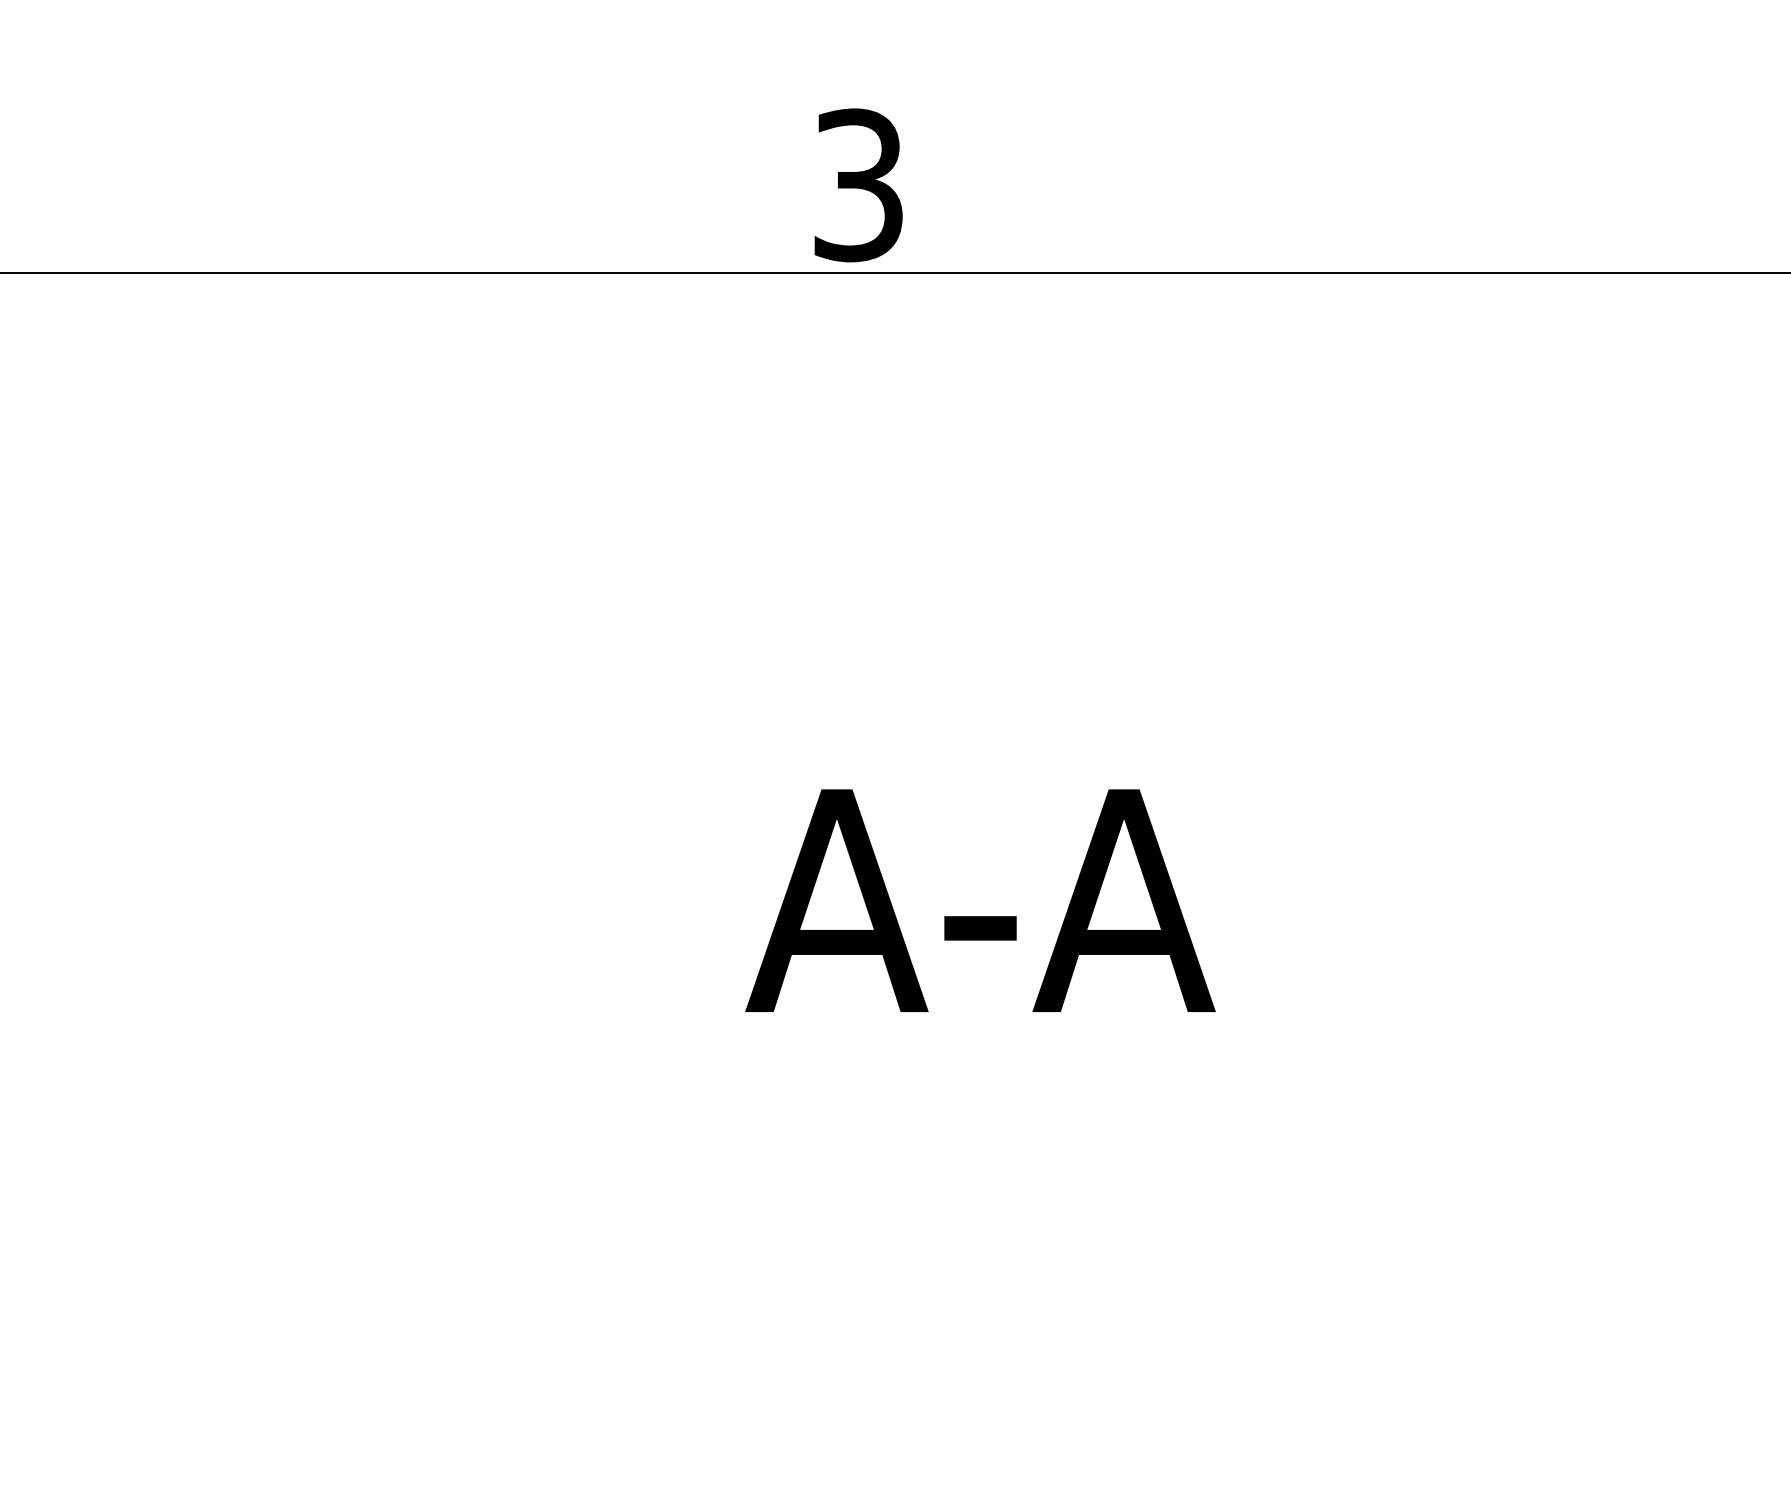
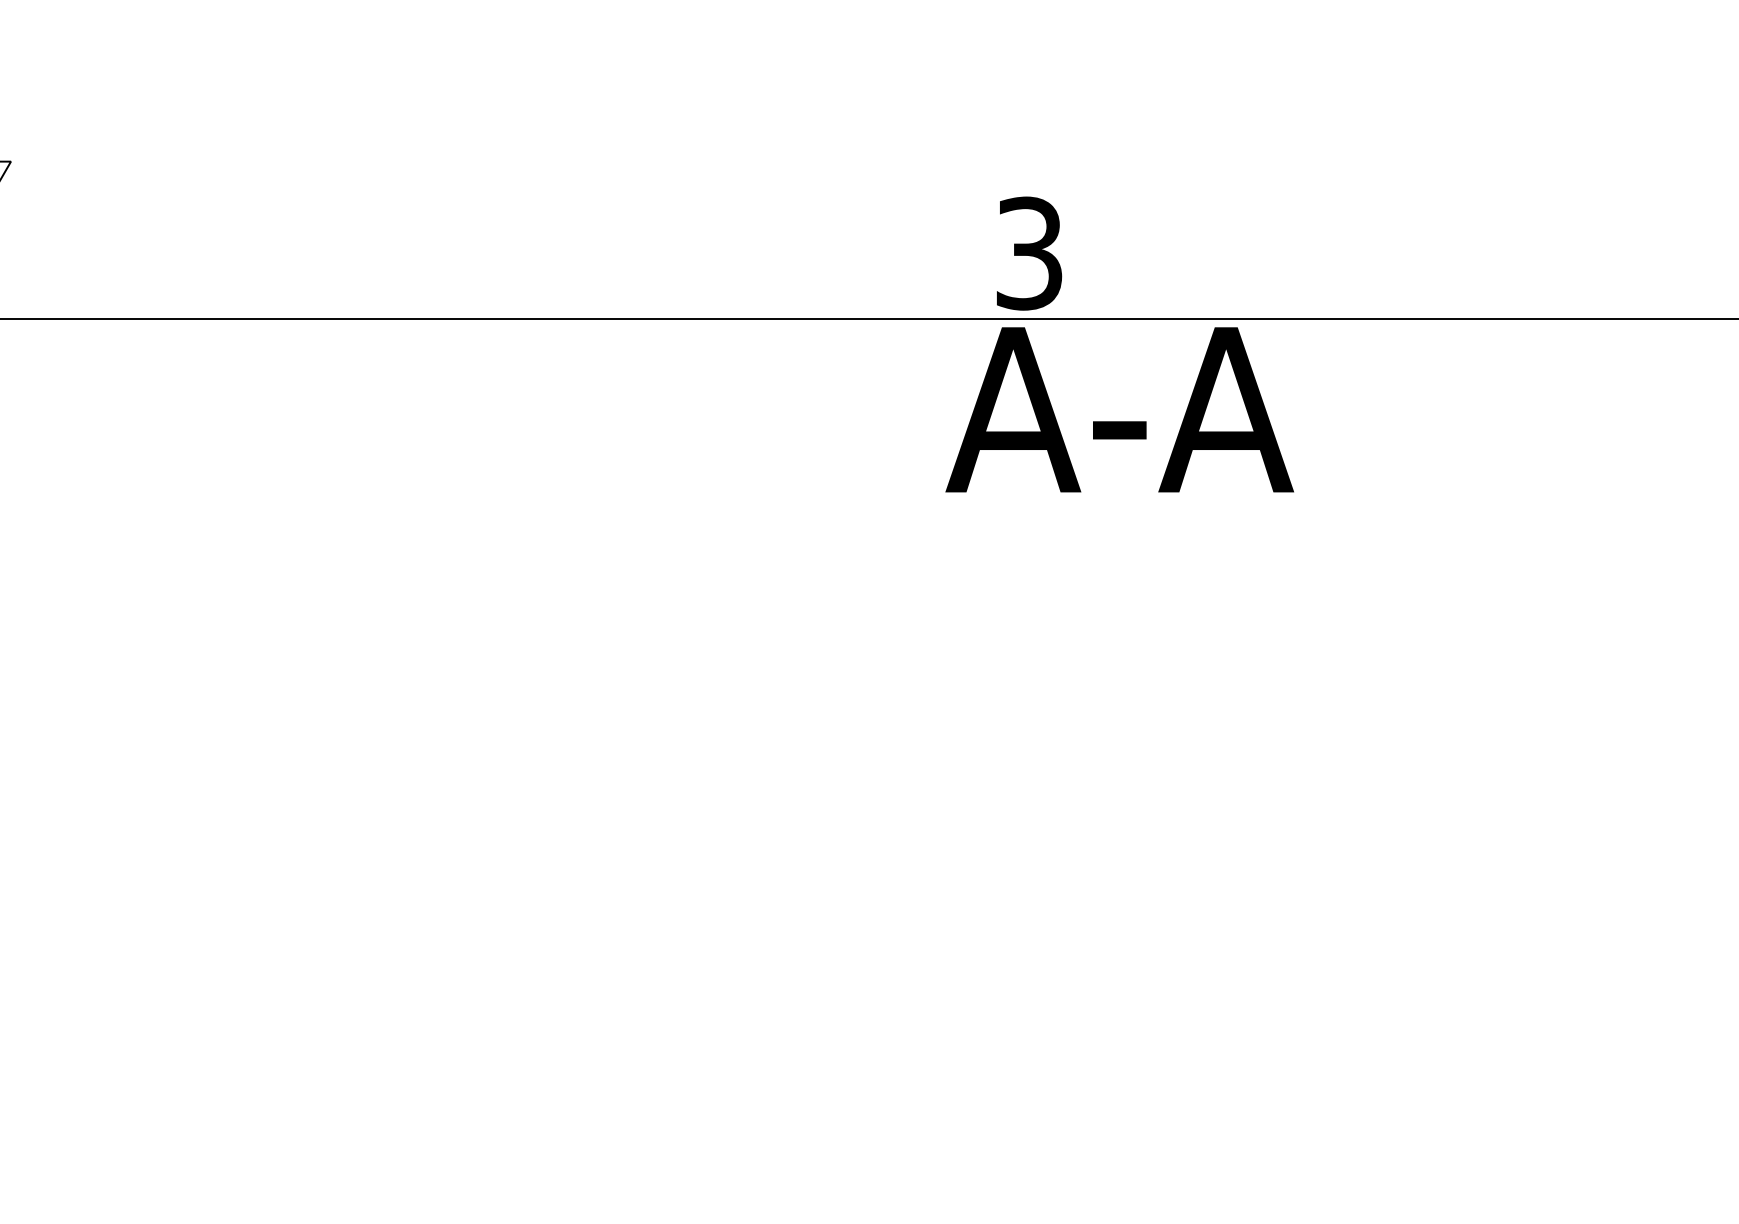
text: (980, 900) -> (1119, 409), moved

